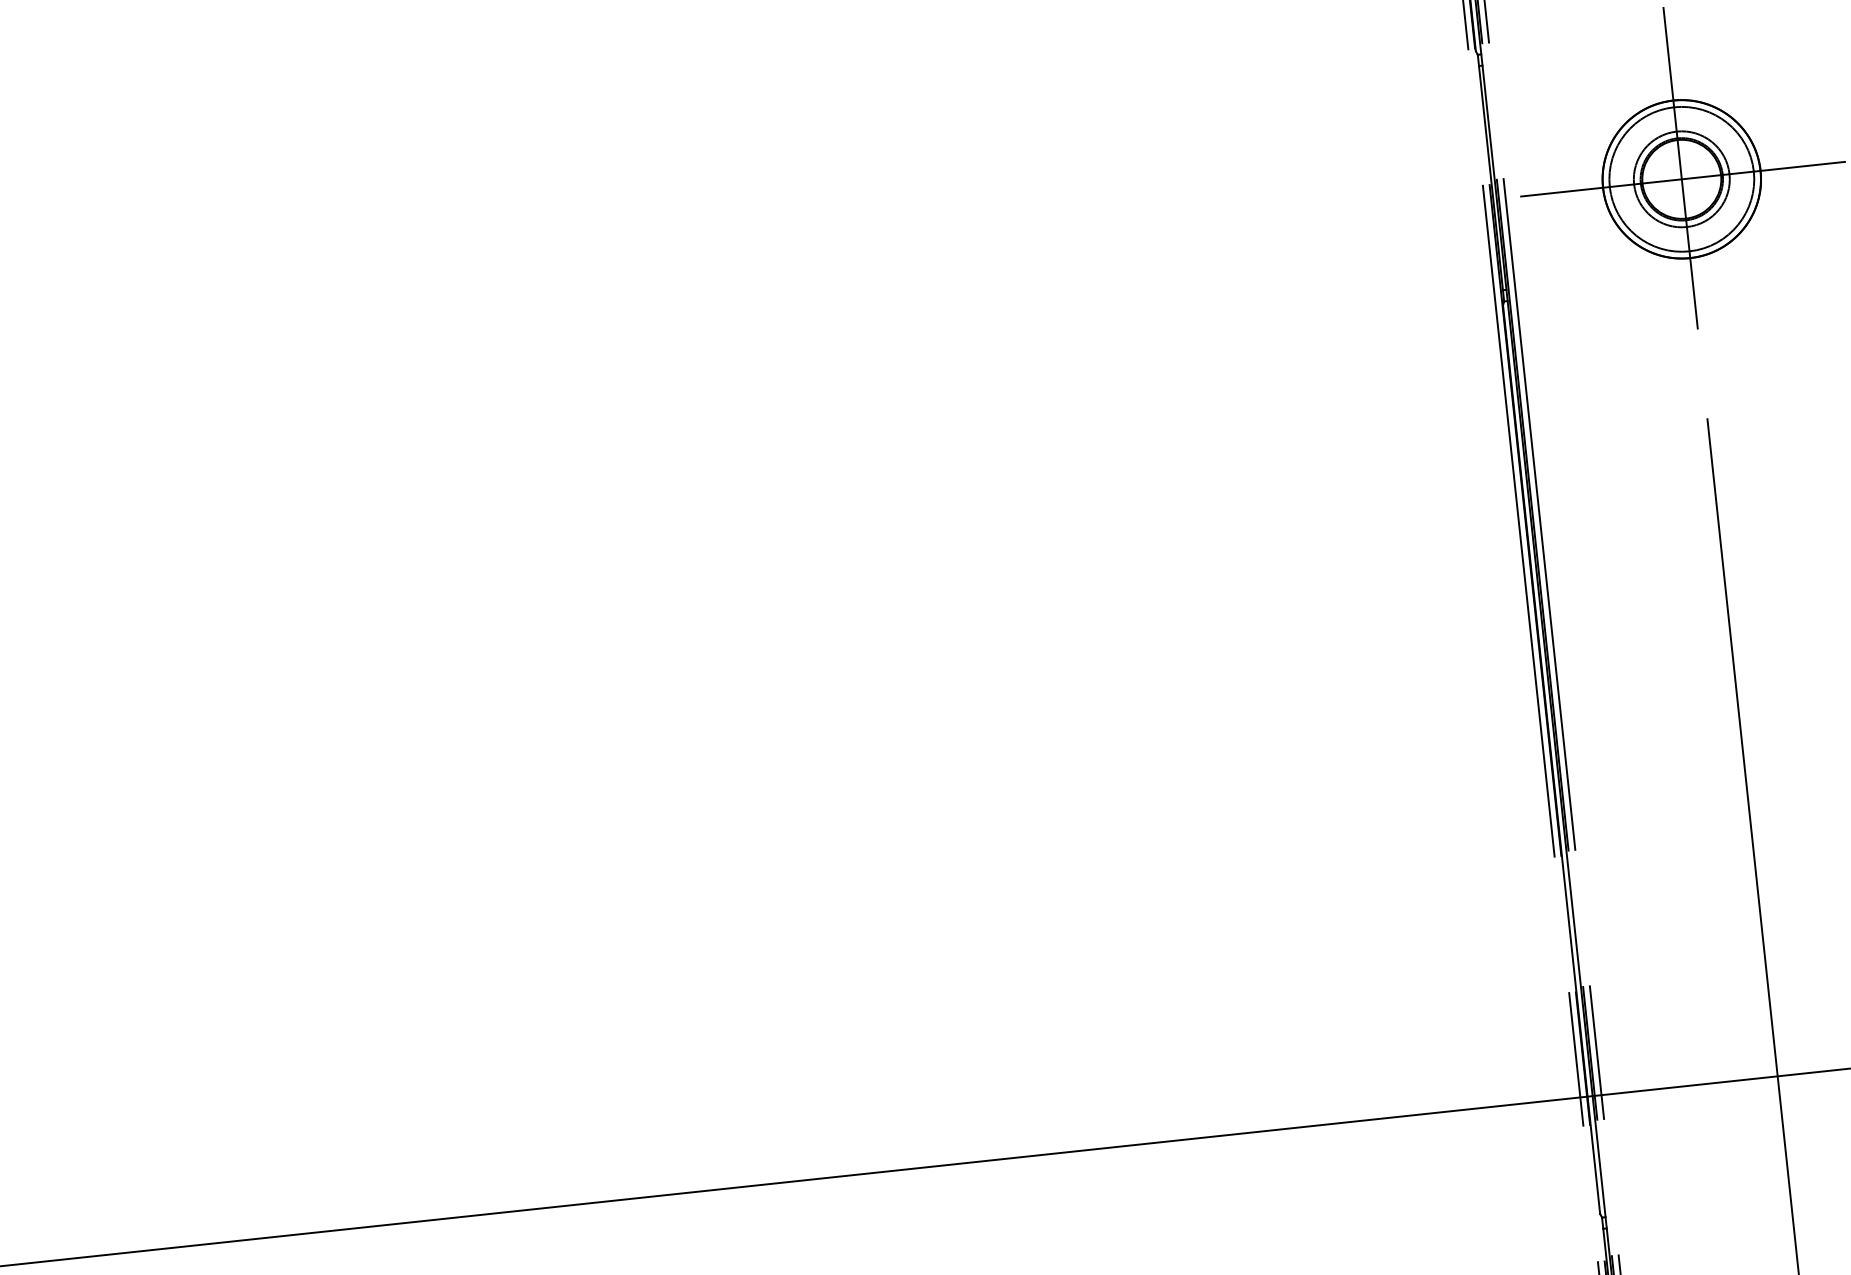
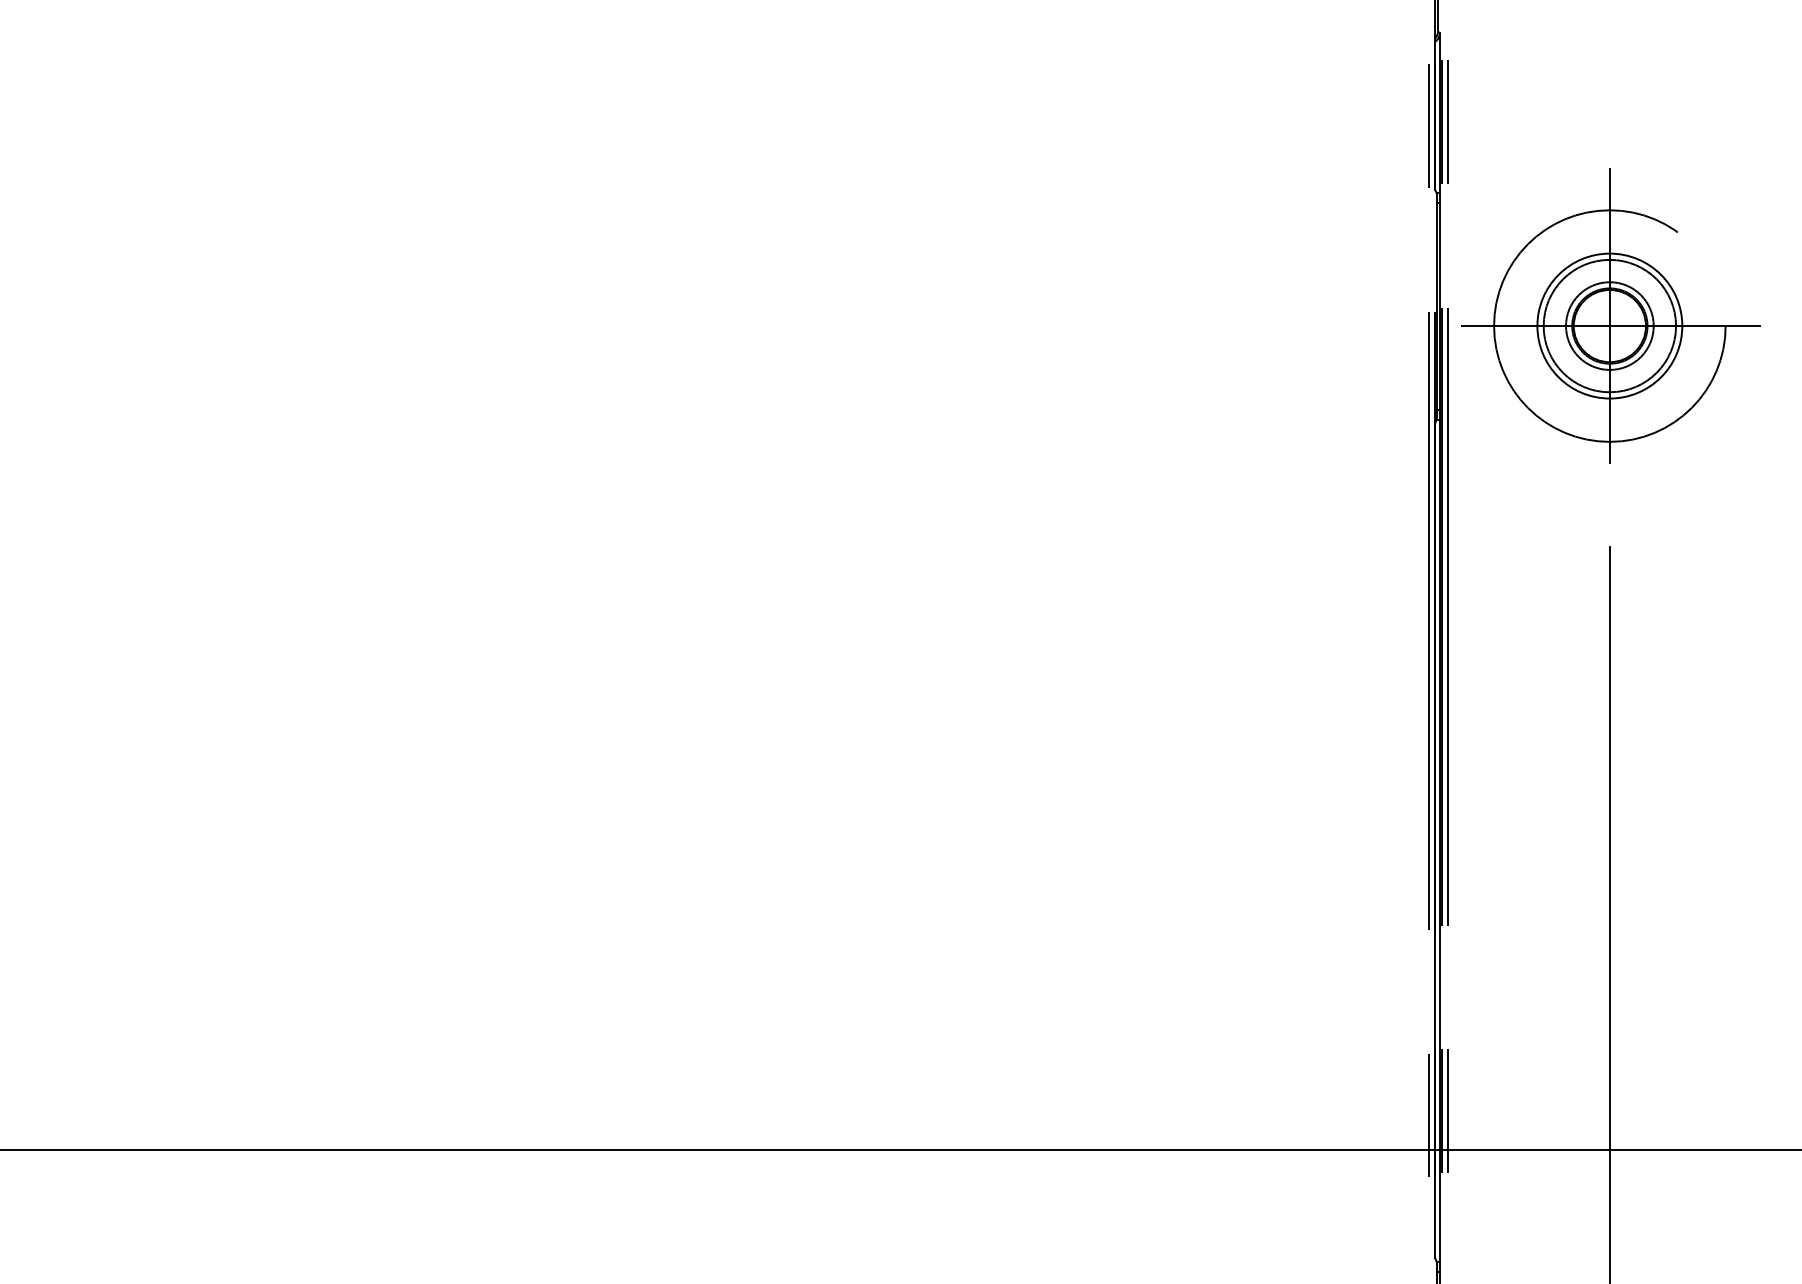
circle: (1681, 178) -> (1609, 325), size x1.6

